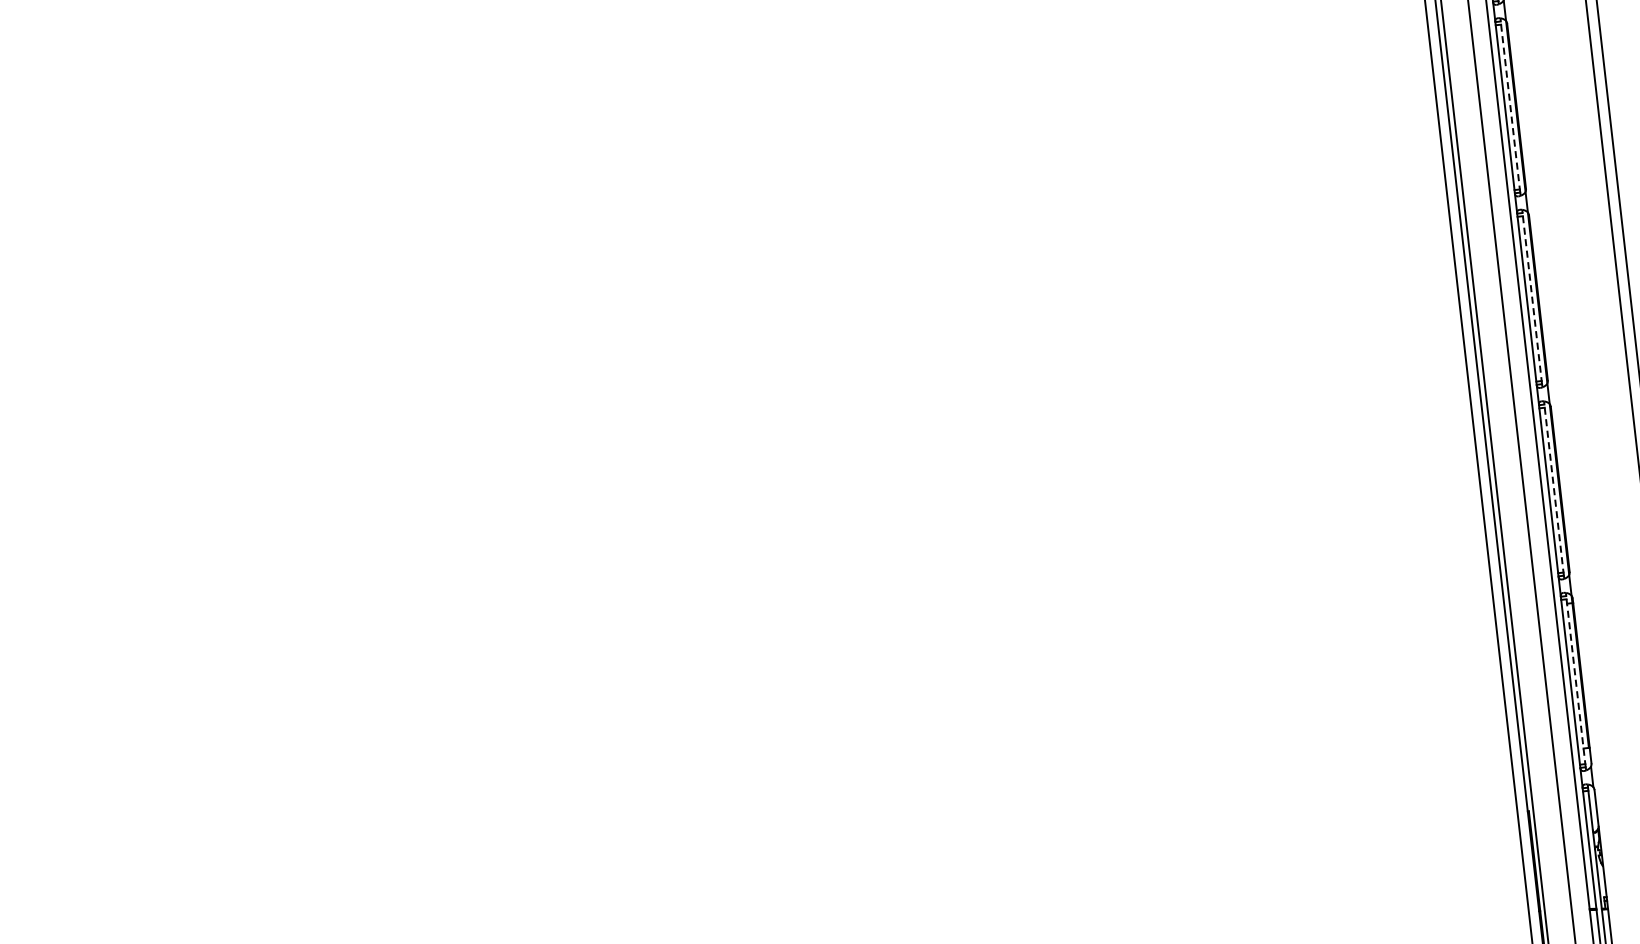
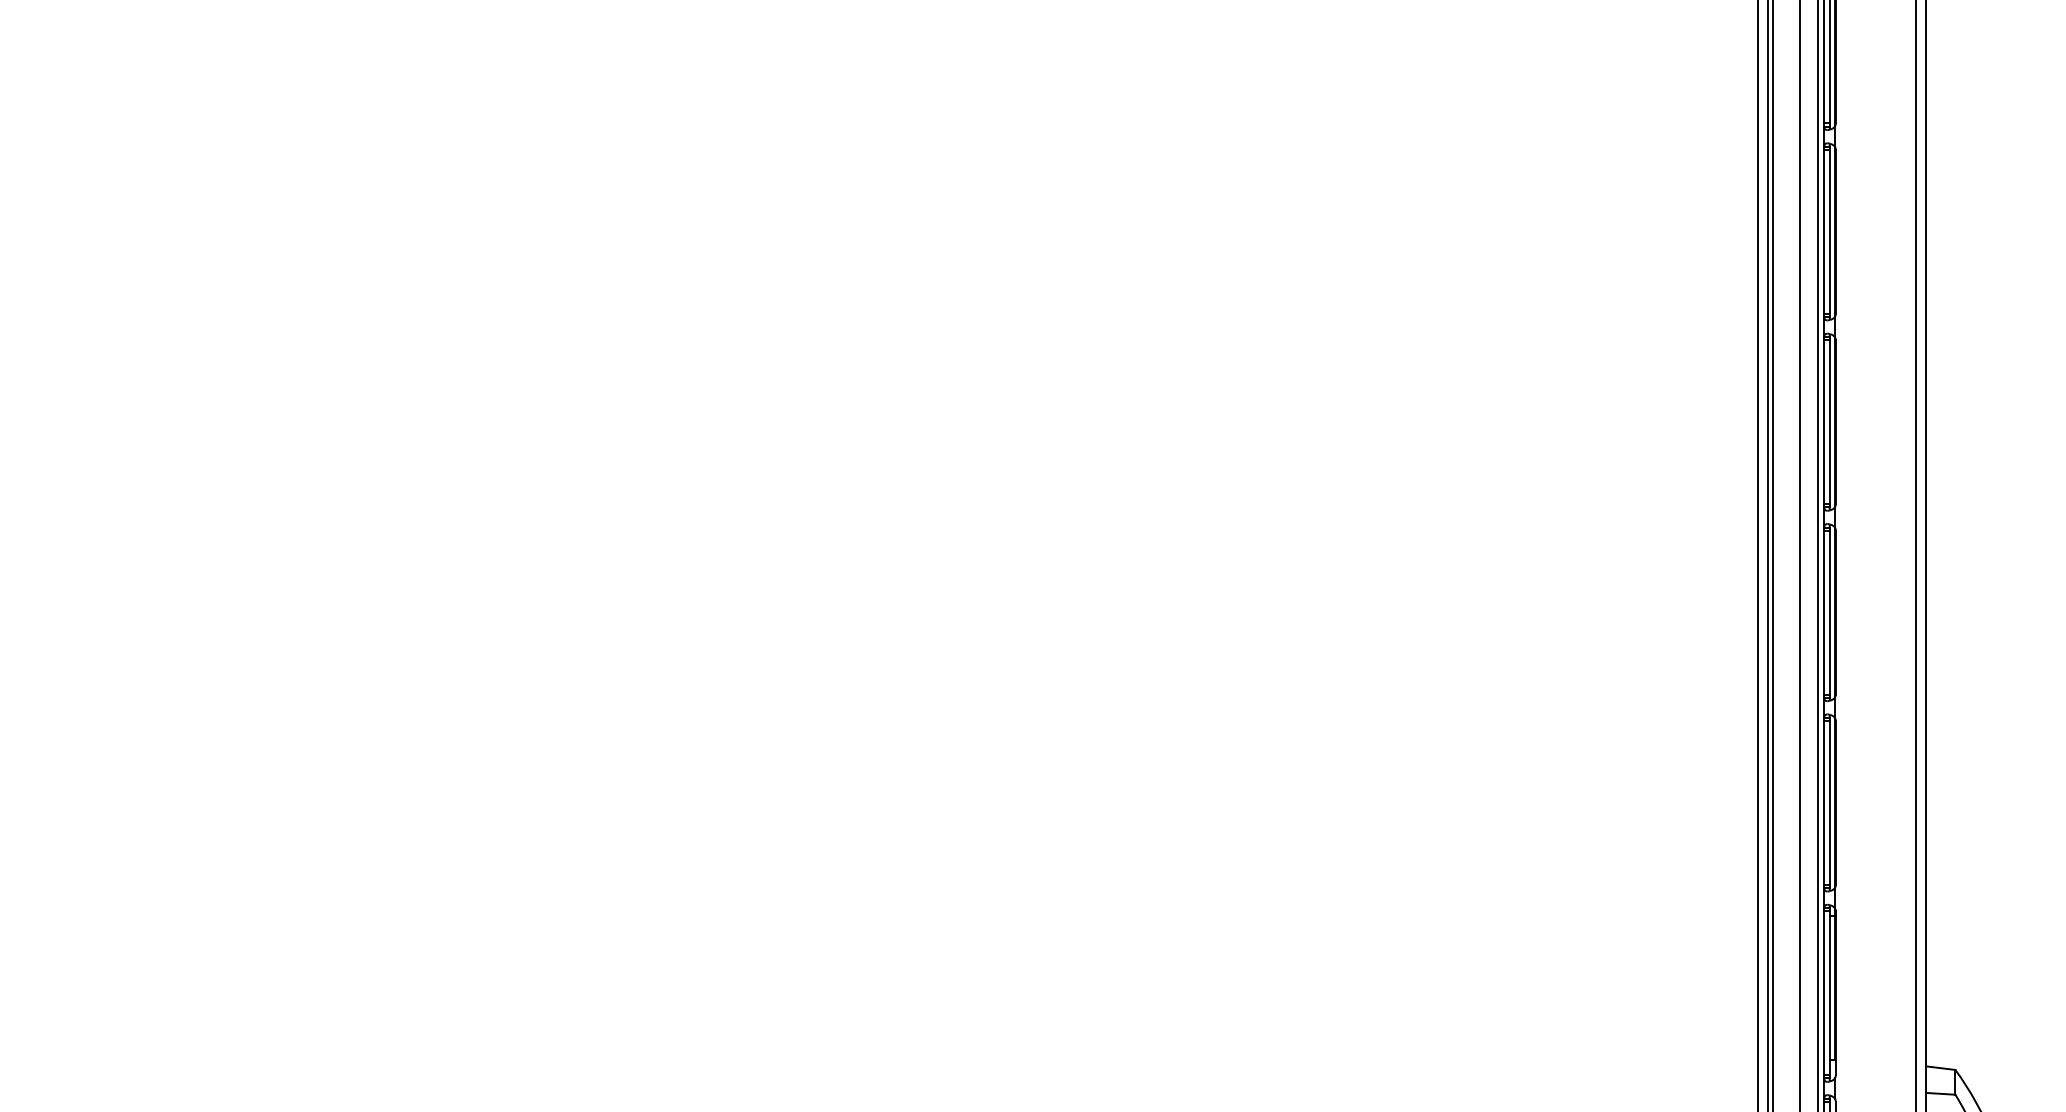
line: (1510, 106) -> (1829, 421), dashed -> solid
line: (1532, 298) -> (1829, 612), dashed -> solid
line: (1553, 489) -> (1829, 802), dashed -> solid
line: (1575, 680) -> (1829, 992), dashed -> solid

